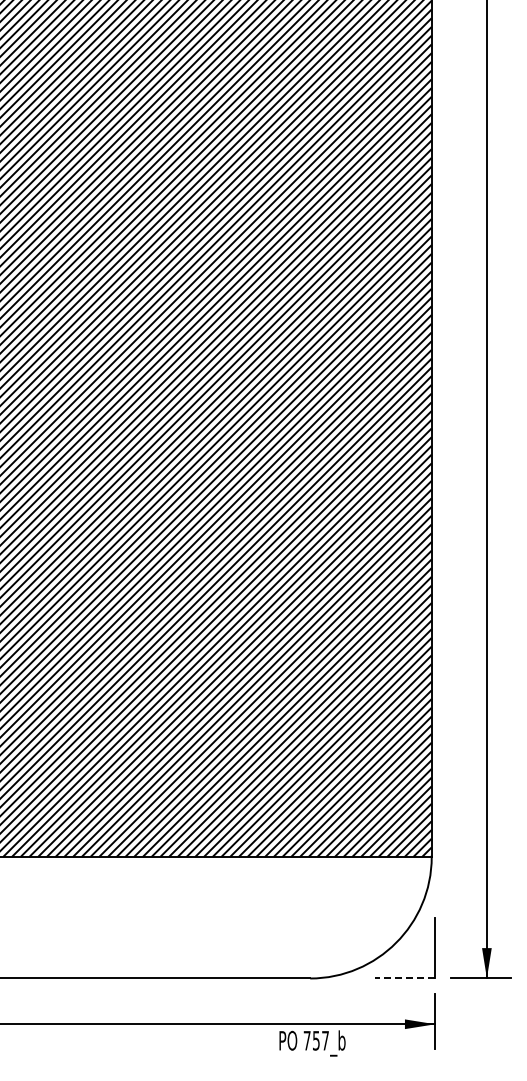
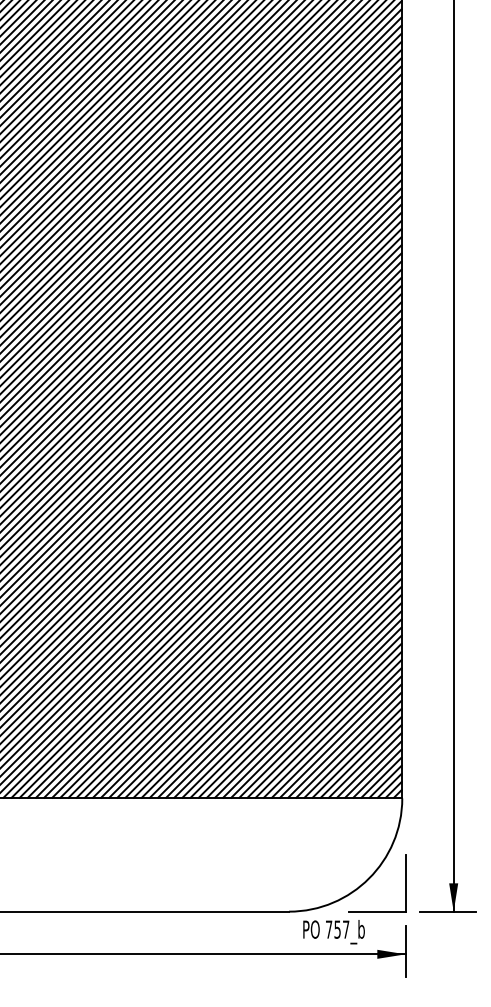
line: (404, 978) -> (376, 911), dashed -> solid
text: (312, 1043) -> (334, 932), moved

